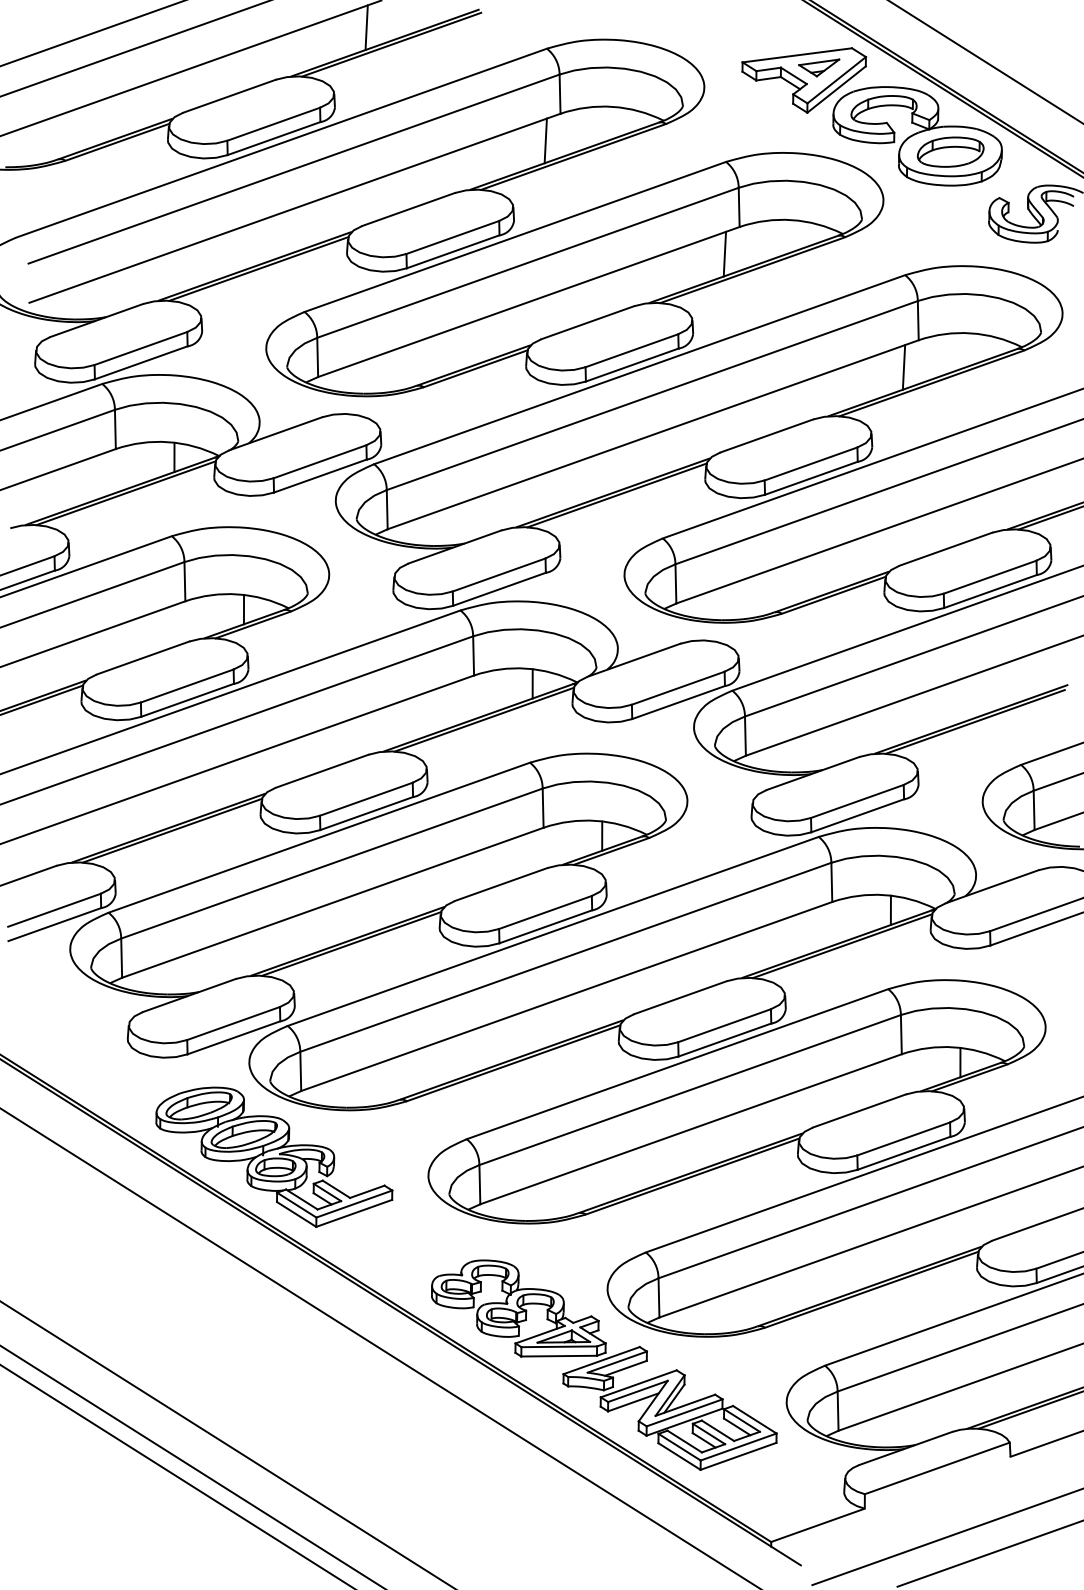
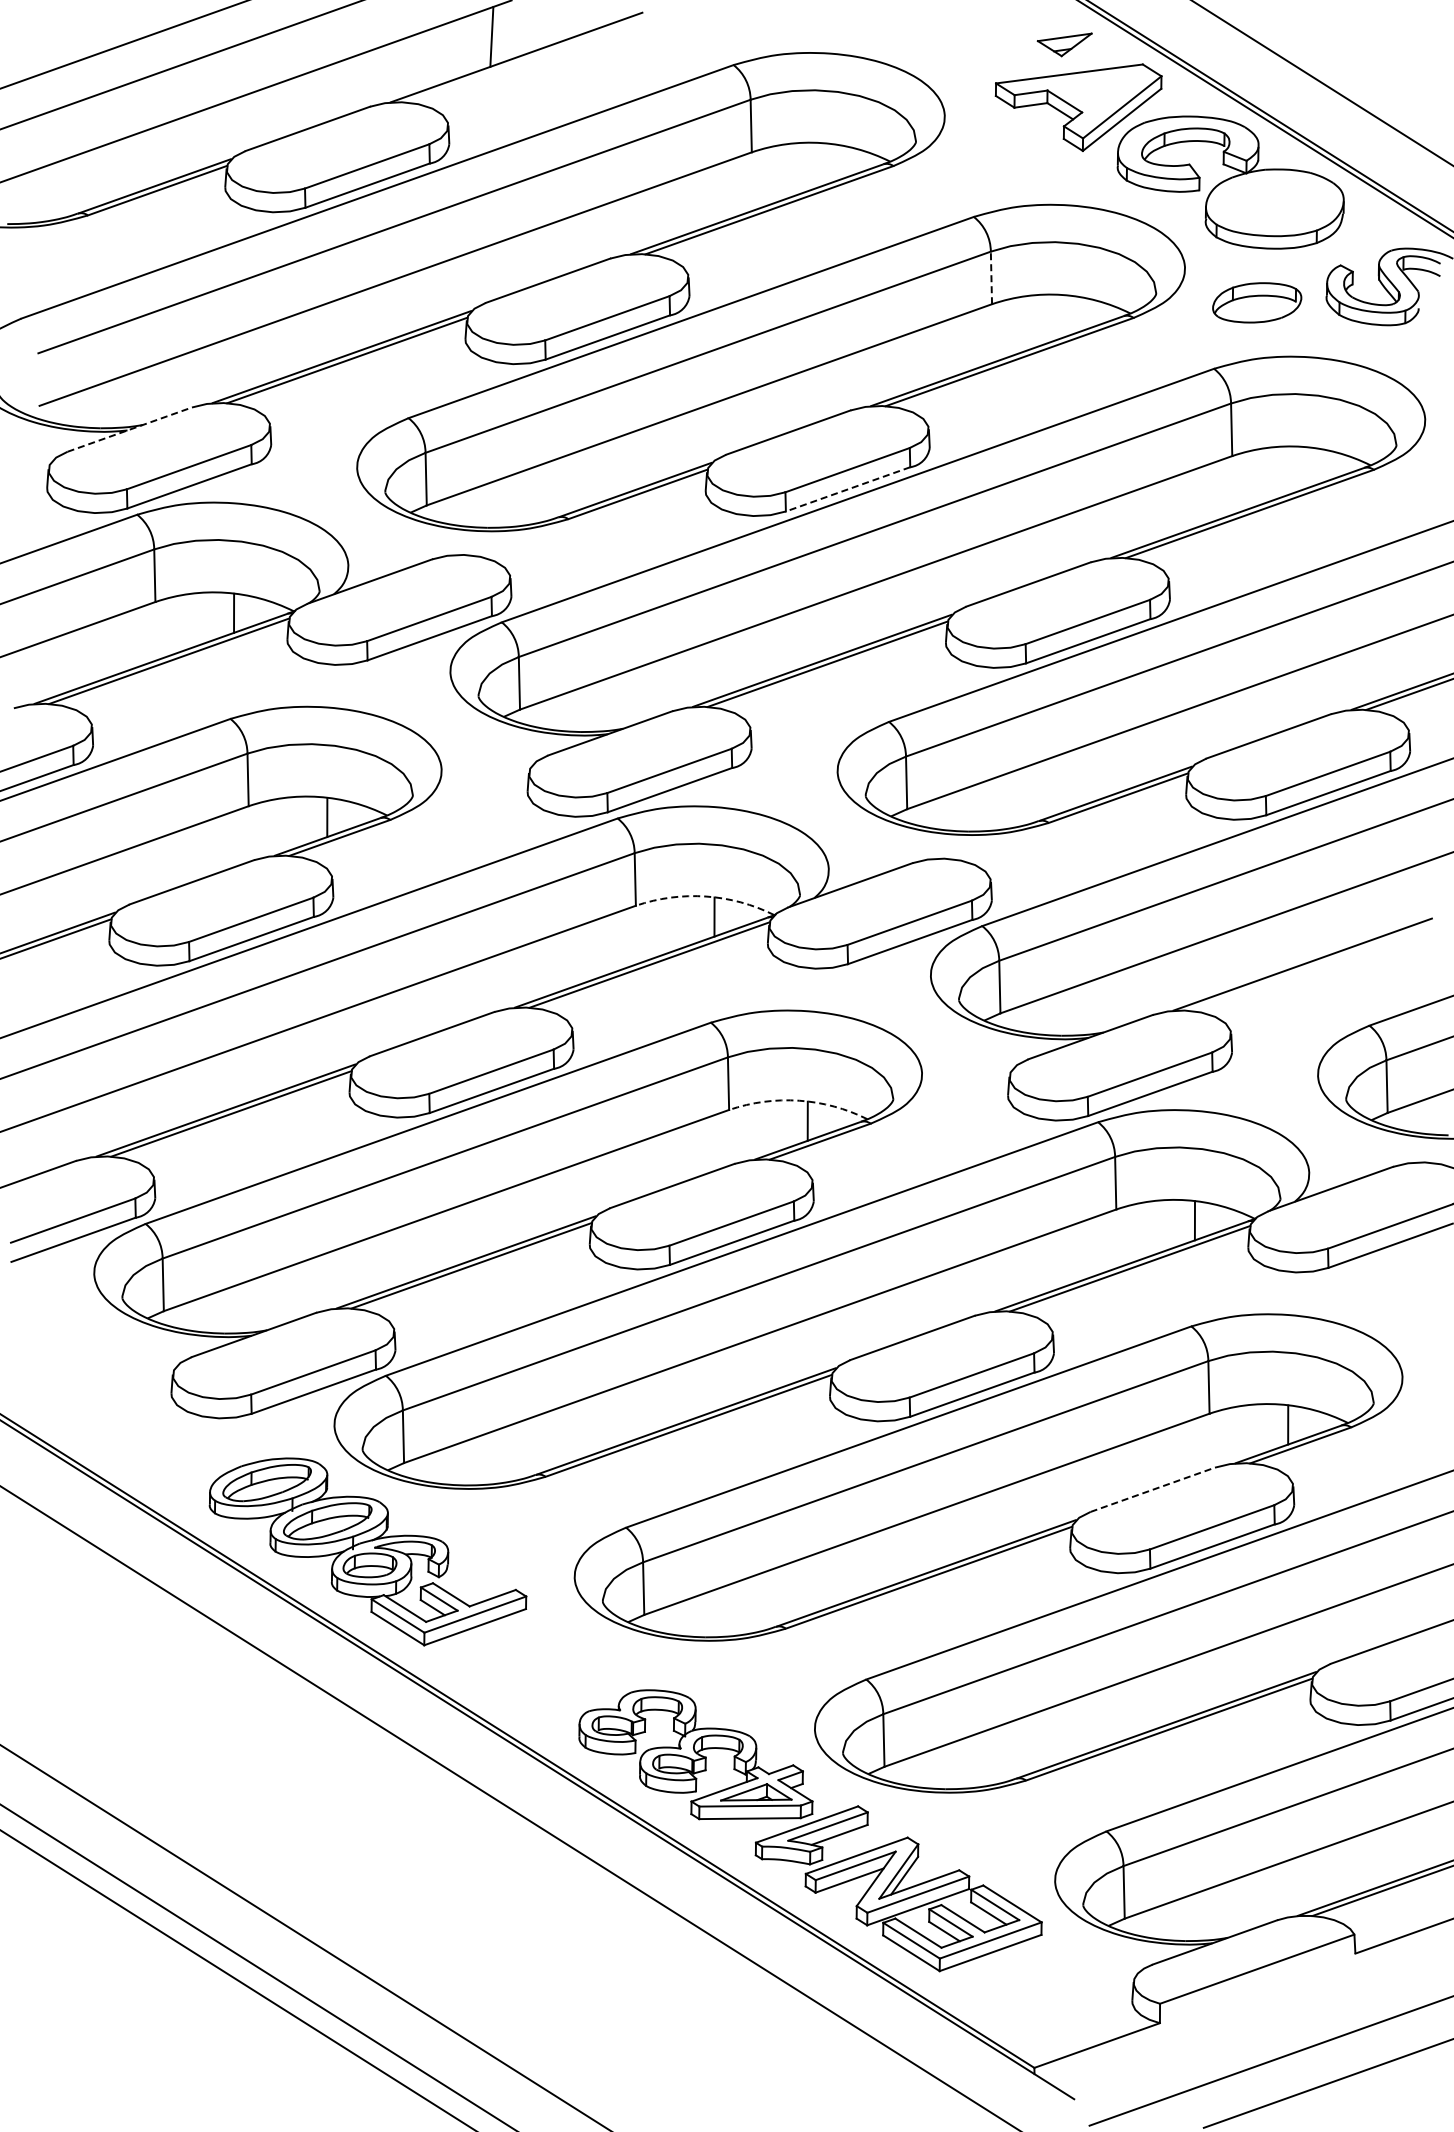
line: (391, 44) -> (525, 59), removed
part: (818, 67) -> (1064, 44), moved
line: (545, 140) -> (731, 188), removed
part: (950, 151) -> (1257, 302), moved
line: (739, 207) -> (991, 277), solid -> dashed
line: (724, 254) -> (971, 340), removed
line: (97, 320) -> (130, 429), solid -> dashed
line: (631, 365) -> (847, 489), solid -> dashed
line: (903, 367) -> (1212, 492), removed
arc: (525, 668) -> (705, 896), solid -> dashed
line: (975, 721) -> (1308, 967), removed
arc: (596, 820) -> (799, 1100), solid -> dashed
line: (859, 1110) -> (1153, 1489), solid -> dashed

